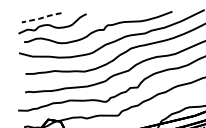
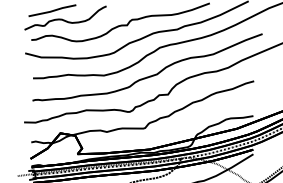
line: (41, 18) -> (52, 11), dashed -> solid

